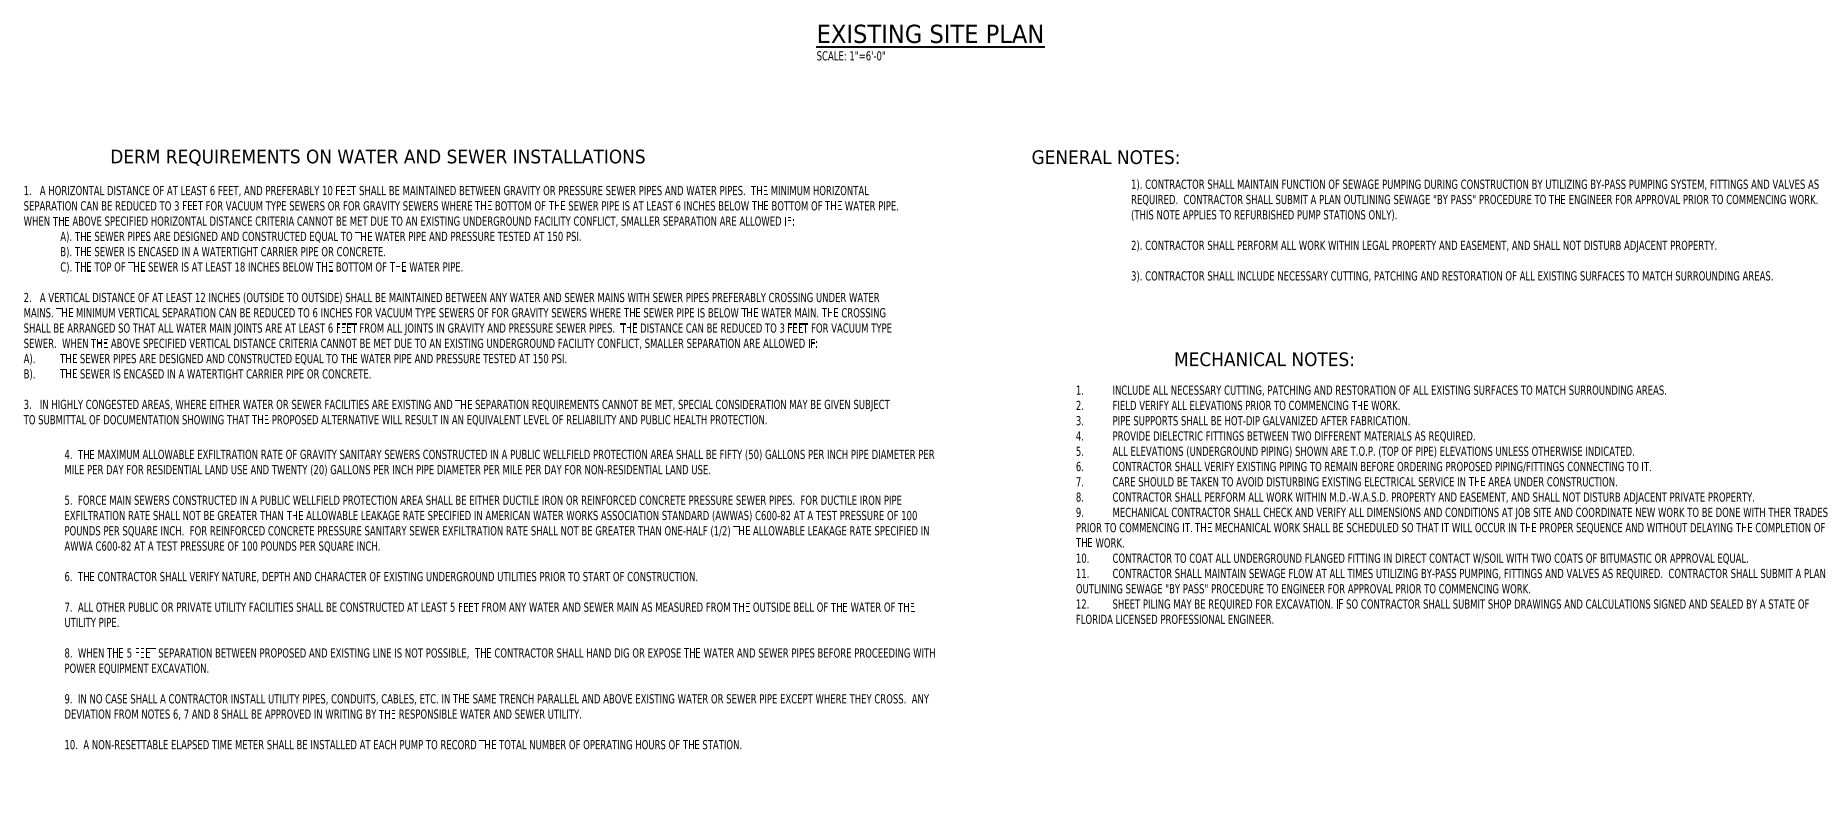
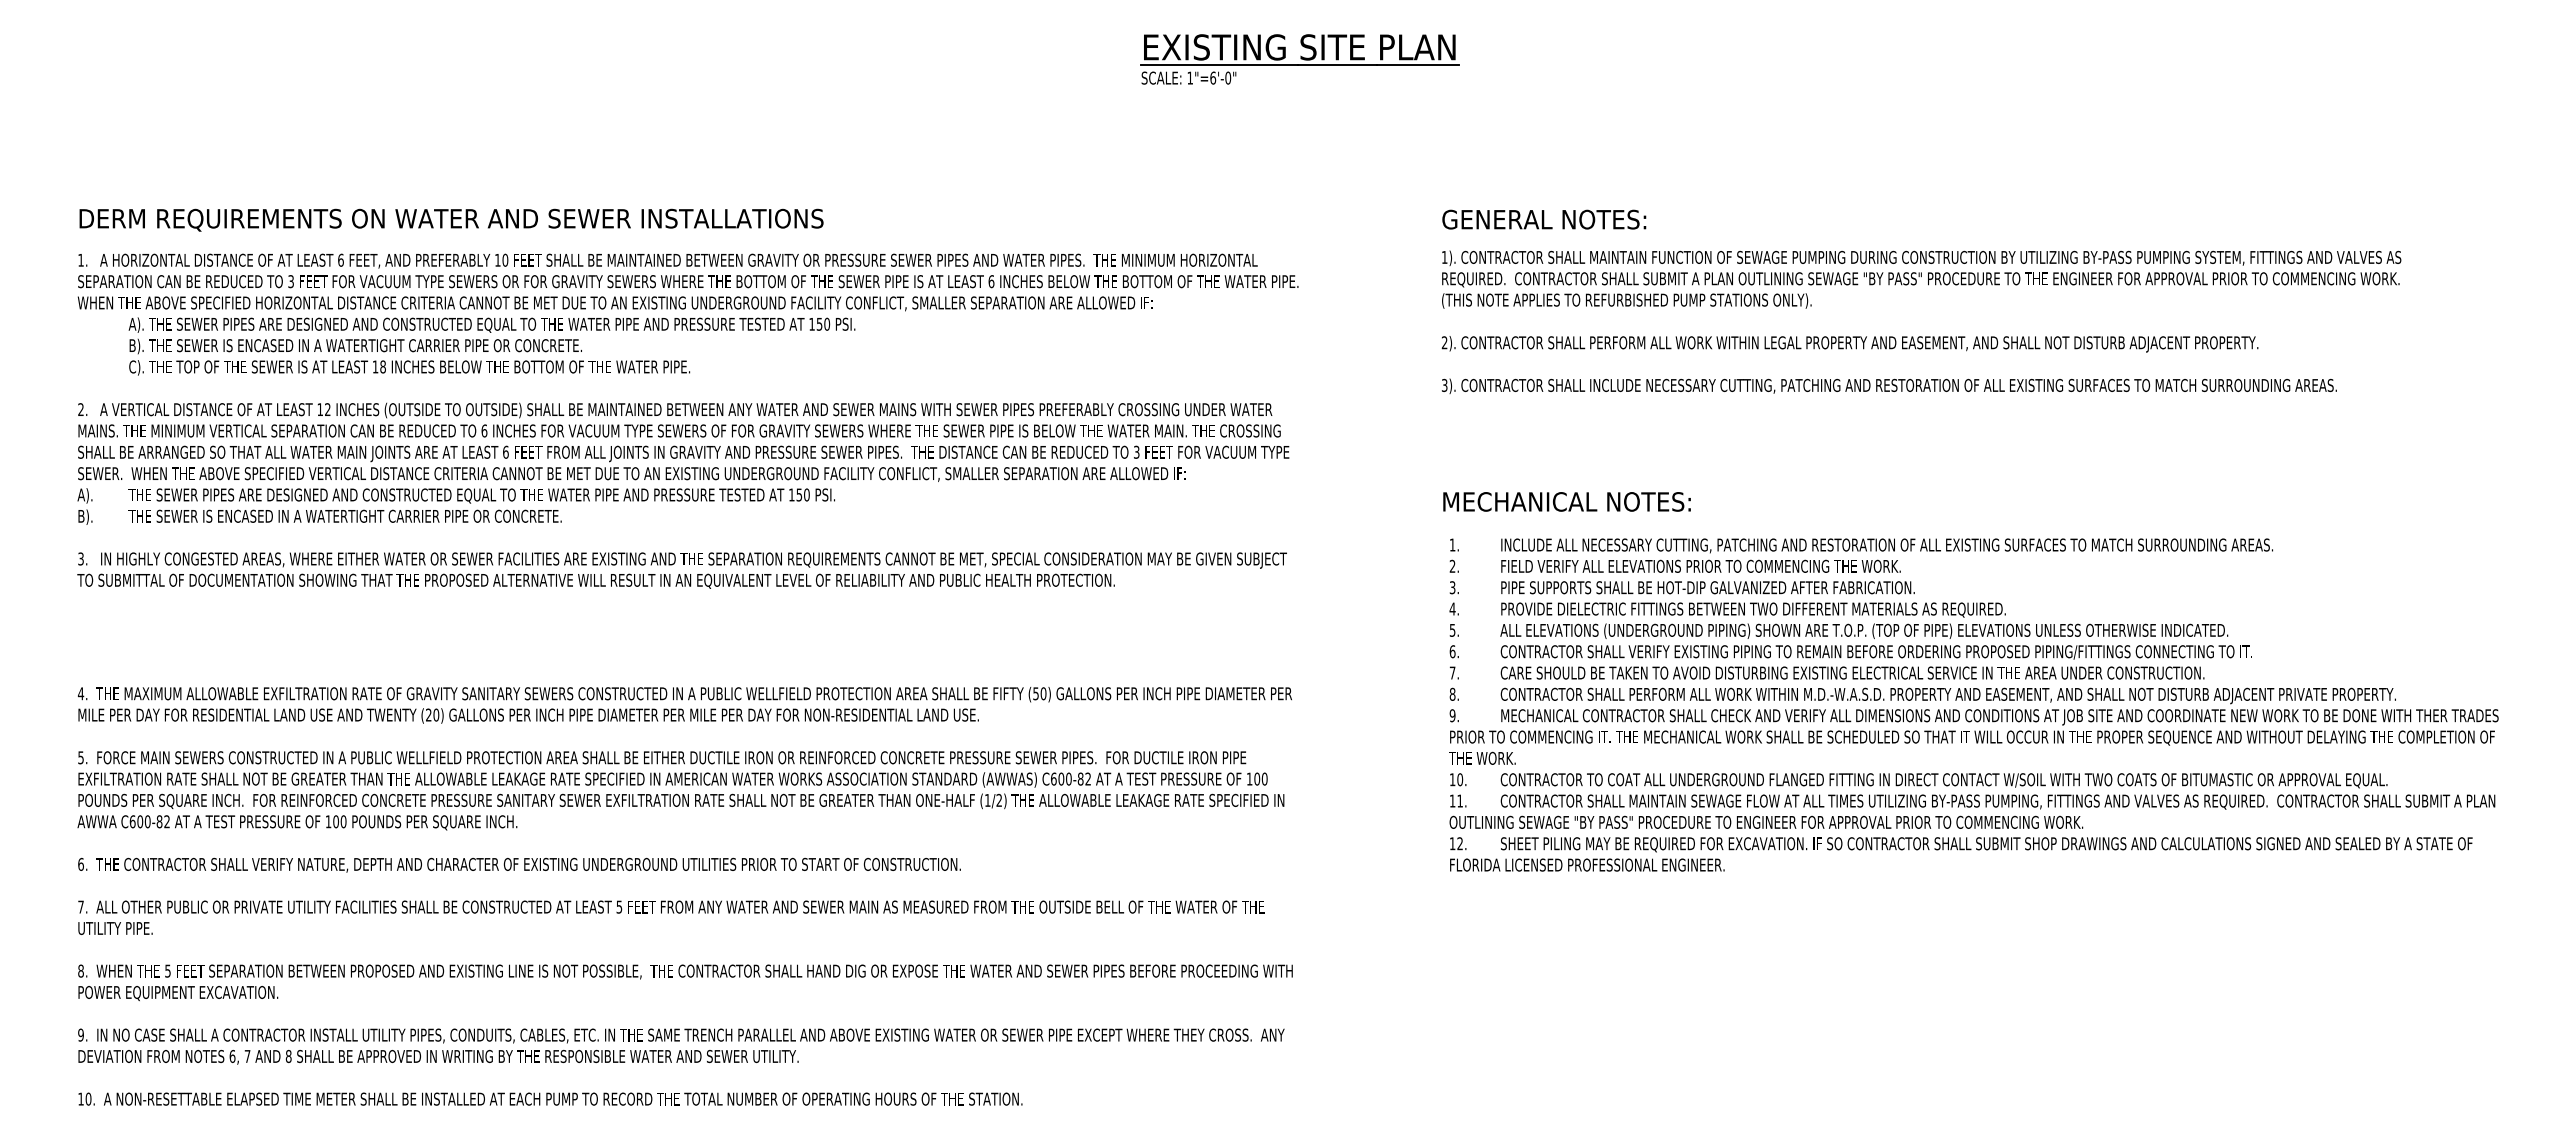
text: (378, 157) -> (451, 219), moved
text: (1475, 230) -> (1921, 321), moved
text: (460, 305) -> (687, 420), moved
text: (1263, 358) -> (1566, 501), moved
text: (1451, 504) -> (1973, 704), moved
text: (499, 599) -> (684, 896), moved

